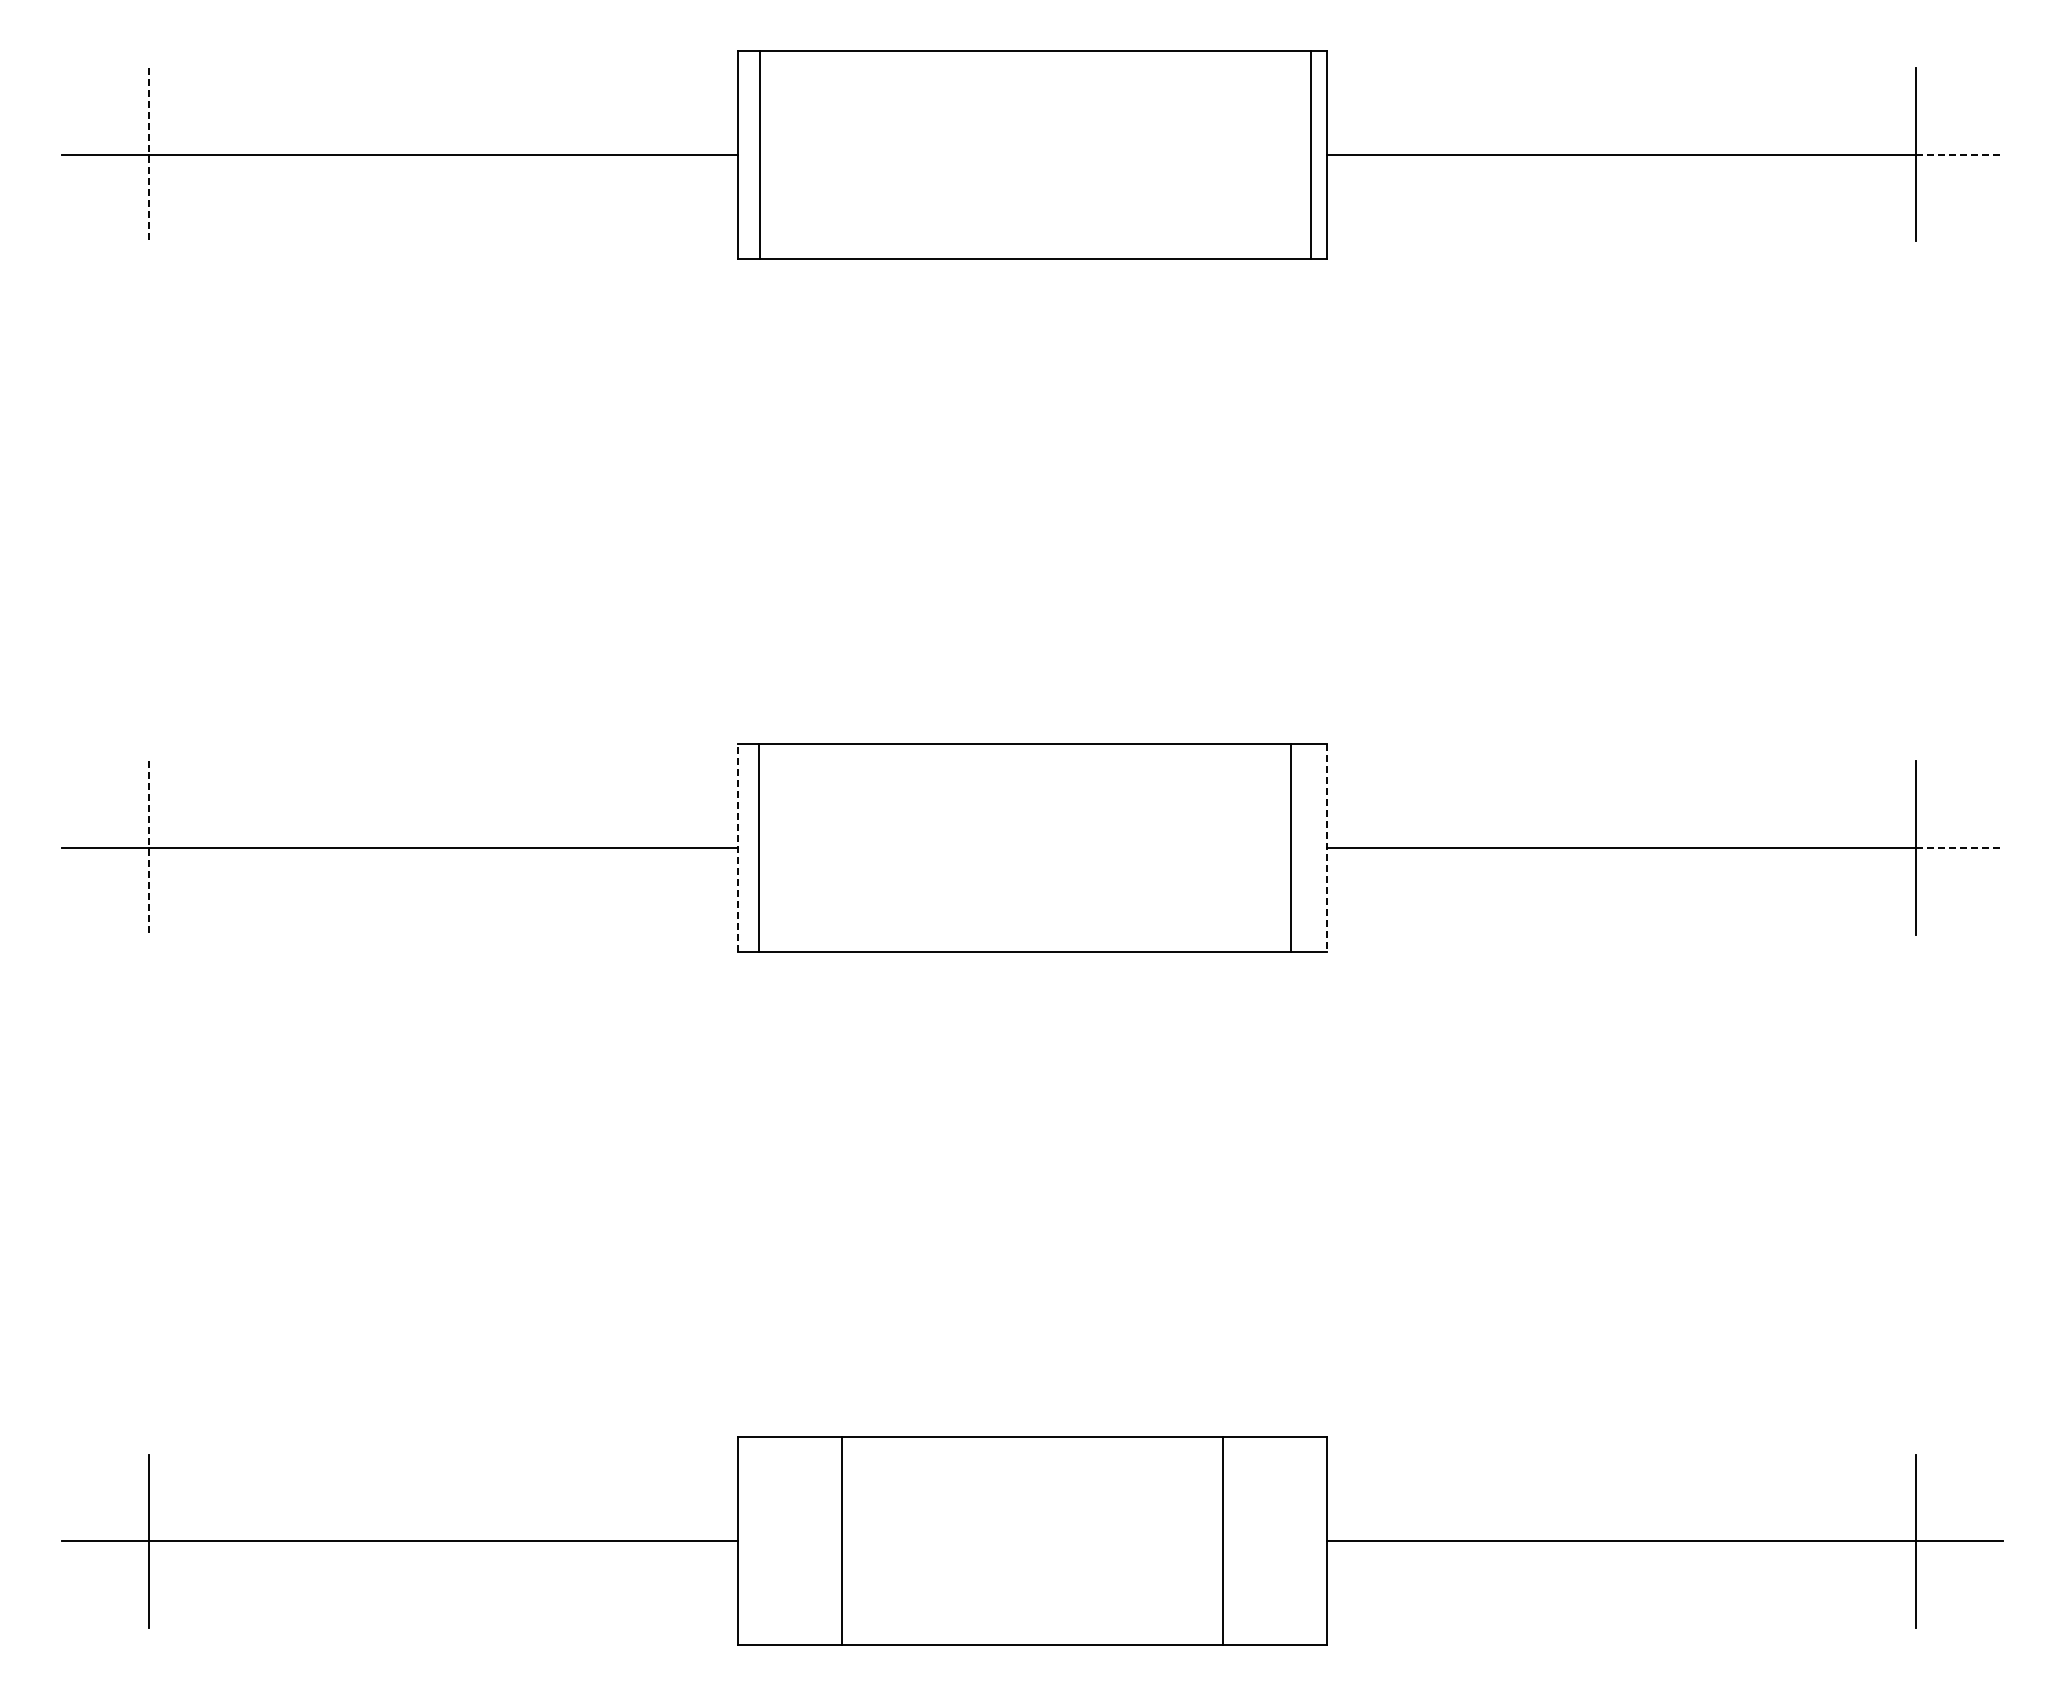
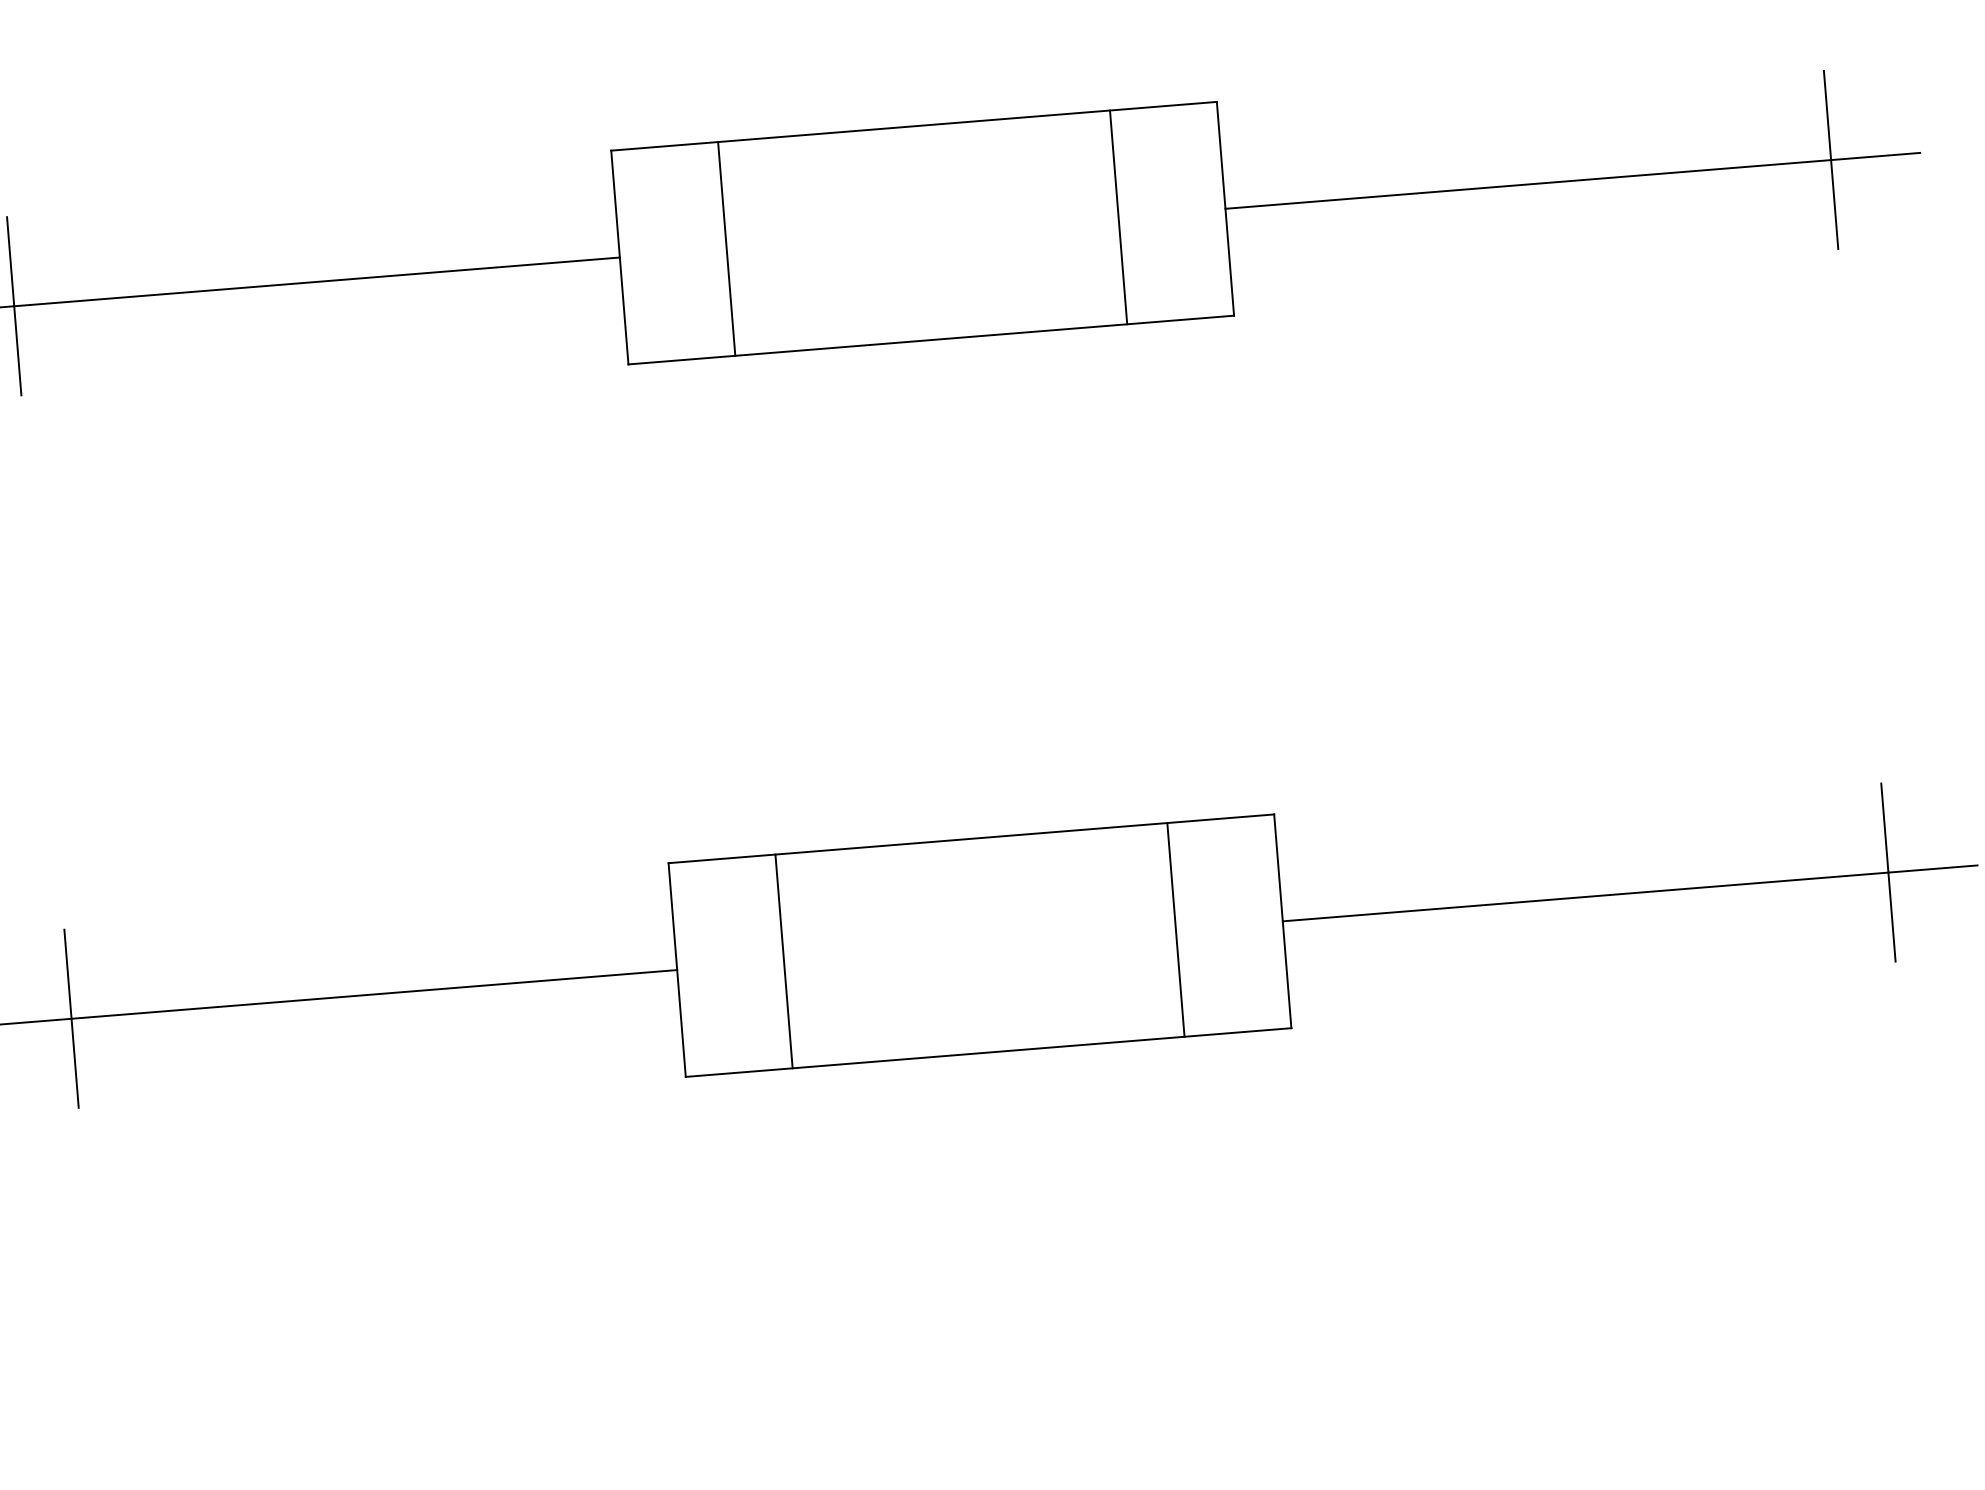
line: (148, 154) -> (14, 306), dashed -> solid
line: (759, 154) -> (726, 248), moved
line: (1311, 154) -> (1118, 217), moved
line: (1960, 154) -> (1876, 156), dashed -> solid
line: (148, 847) -> (71, 1018), dashed -> solid
line: (737, 847) -> (676, 969), dashed -> solid
line: (758, 847) -> (783, 960), moved
line: (1291, 847) -> (1176, 929), moved
line: (1327, 847) -> (1283, 920), dashed -> solid
line: (1960, 848) -> (1933, 869), dashed -> solid

